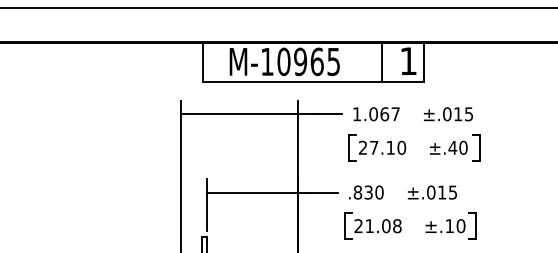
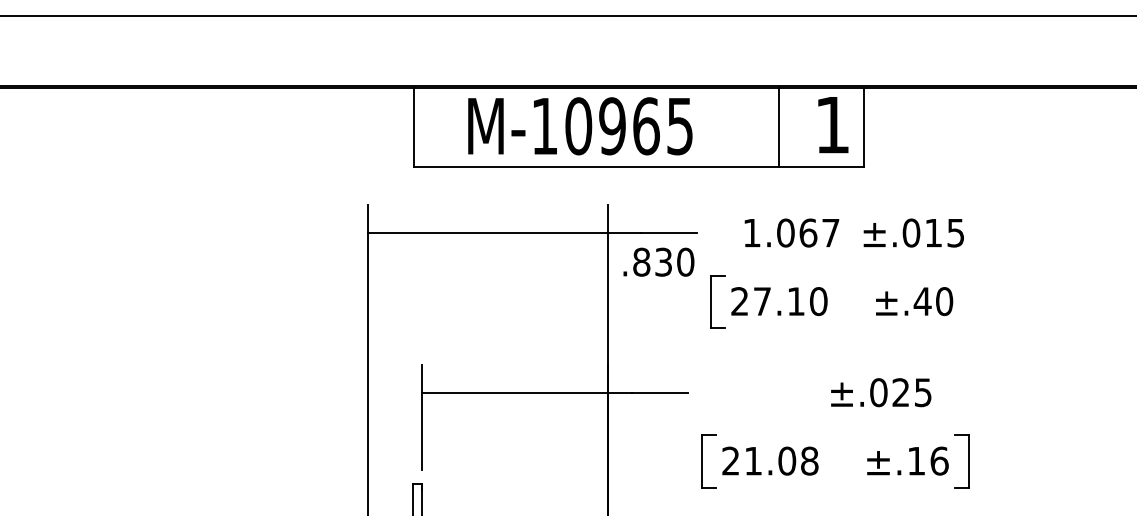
text: (376, 114) -> (791, 233), moved
part: (476, 147) -> (971, 300), removed
text: (366, 192) -> (659, 262), moved
text: (442, 192) -> (901, 392), ±.015 -> ±.025
text: (460, 225) -> (938, 459), ±.10 -> ±.16

